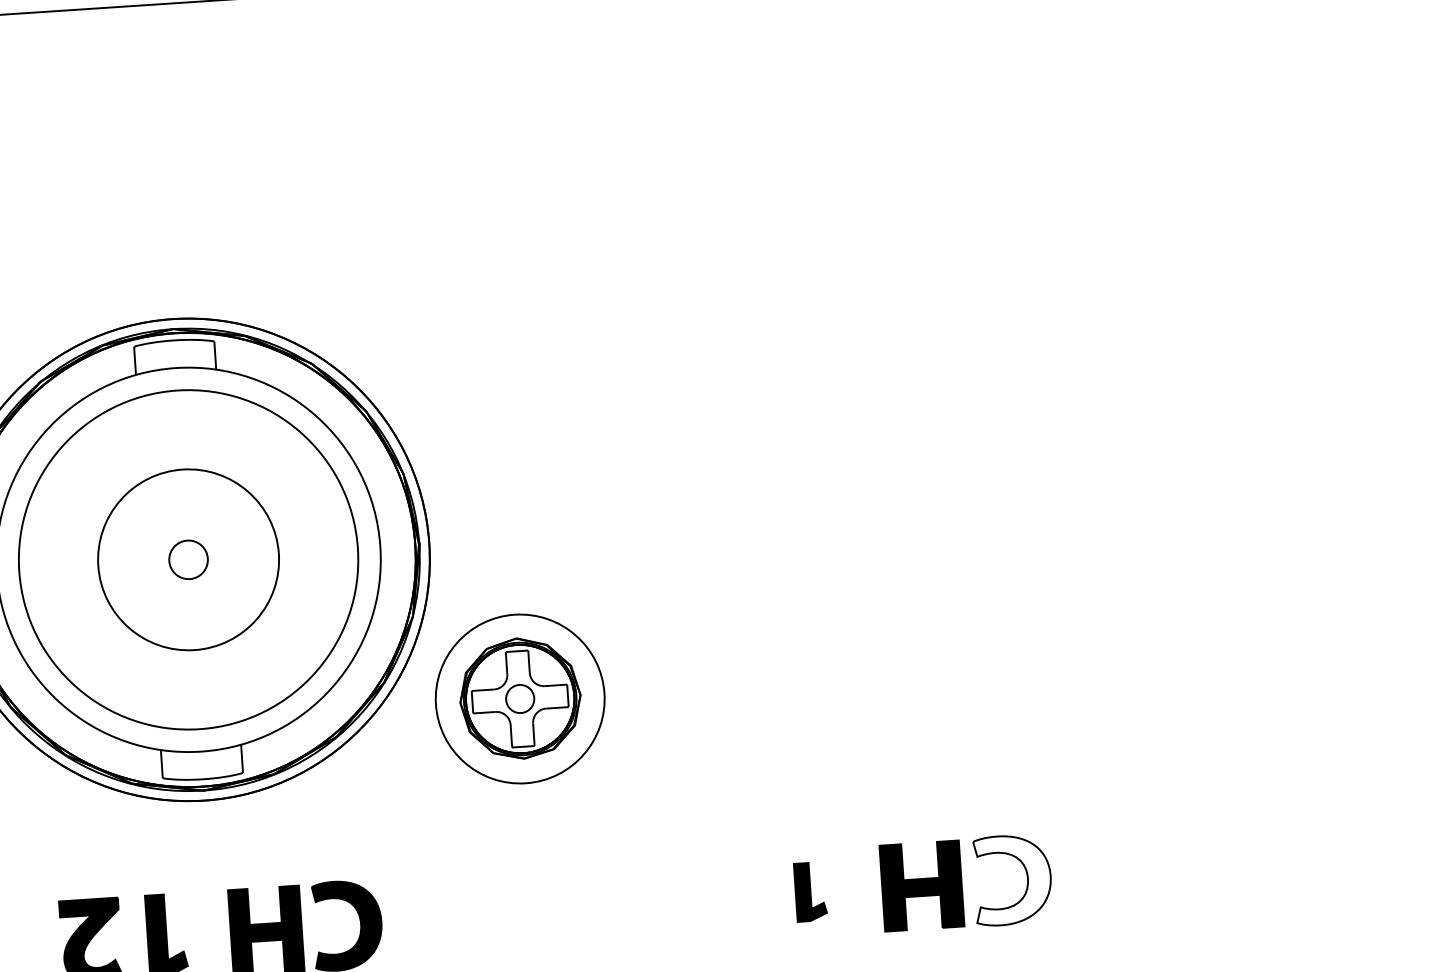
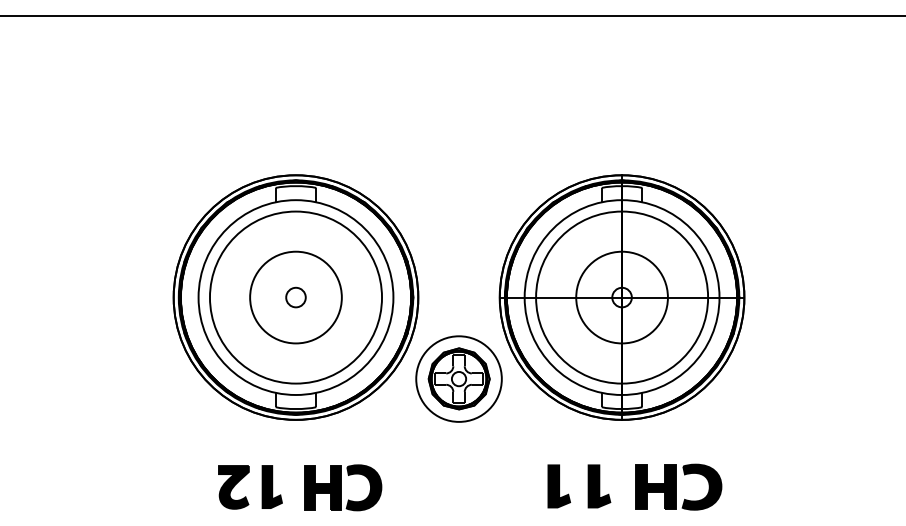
part: (829, 517) -> (621, 297), added
fill: (1011, 878) -> (701, 486), added
part: (810, 892) -> (599, 486), size x1.43
part: (730, 897) -> (558, 486), added

